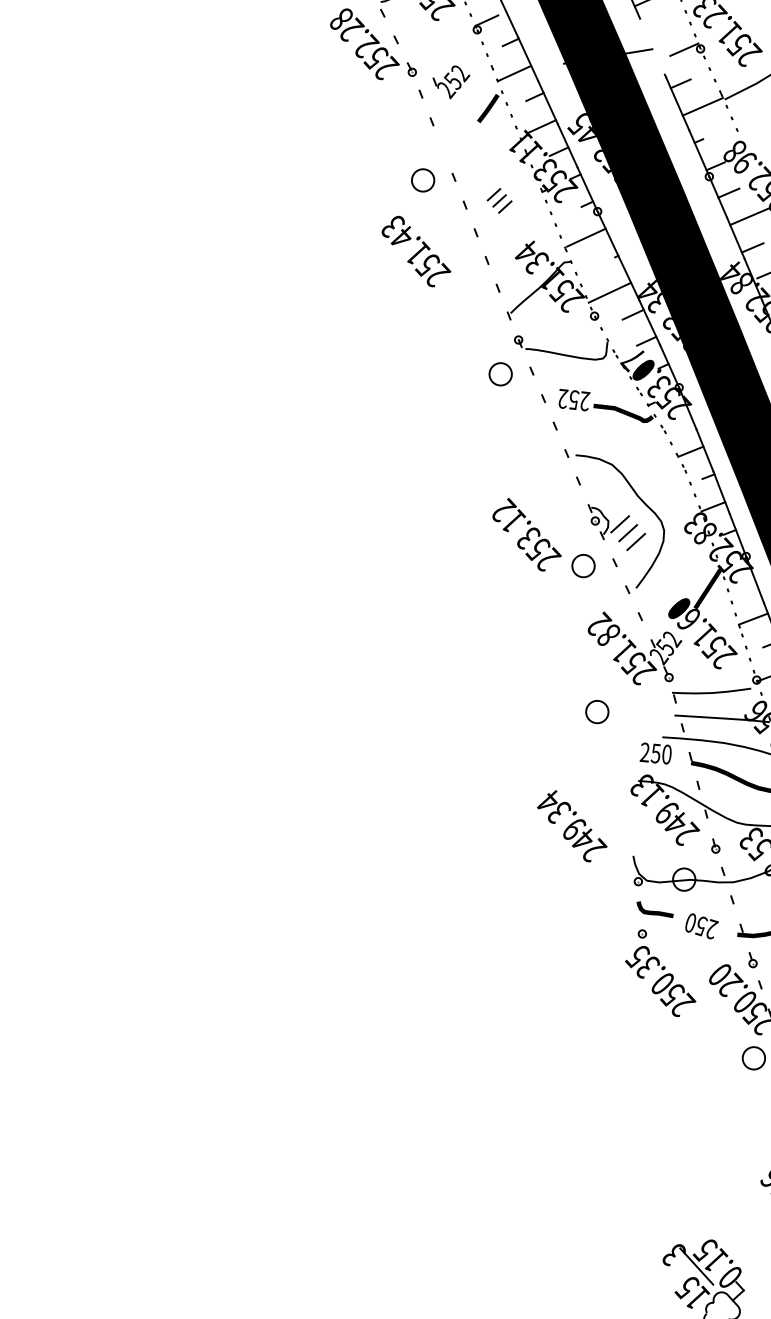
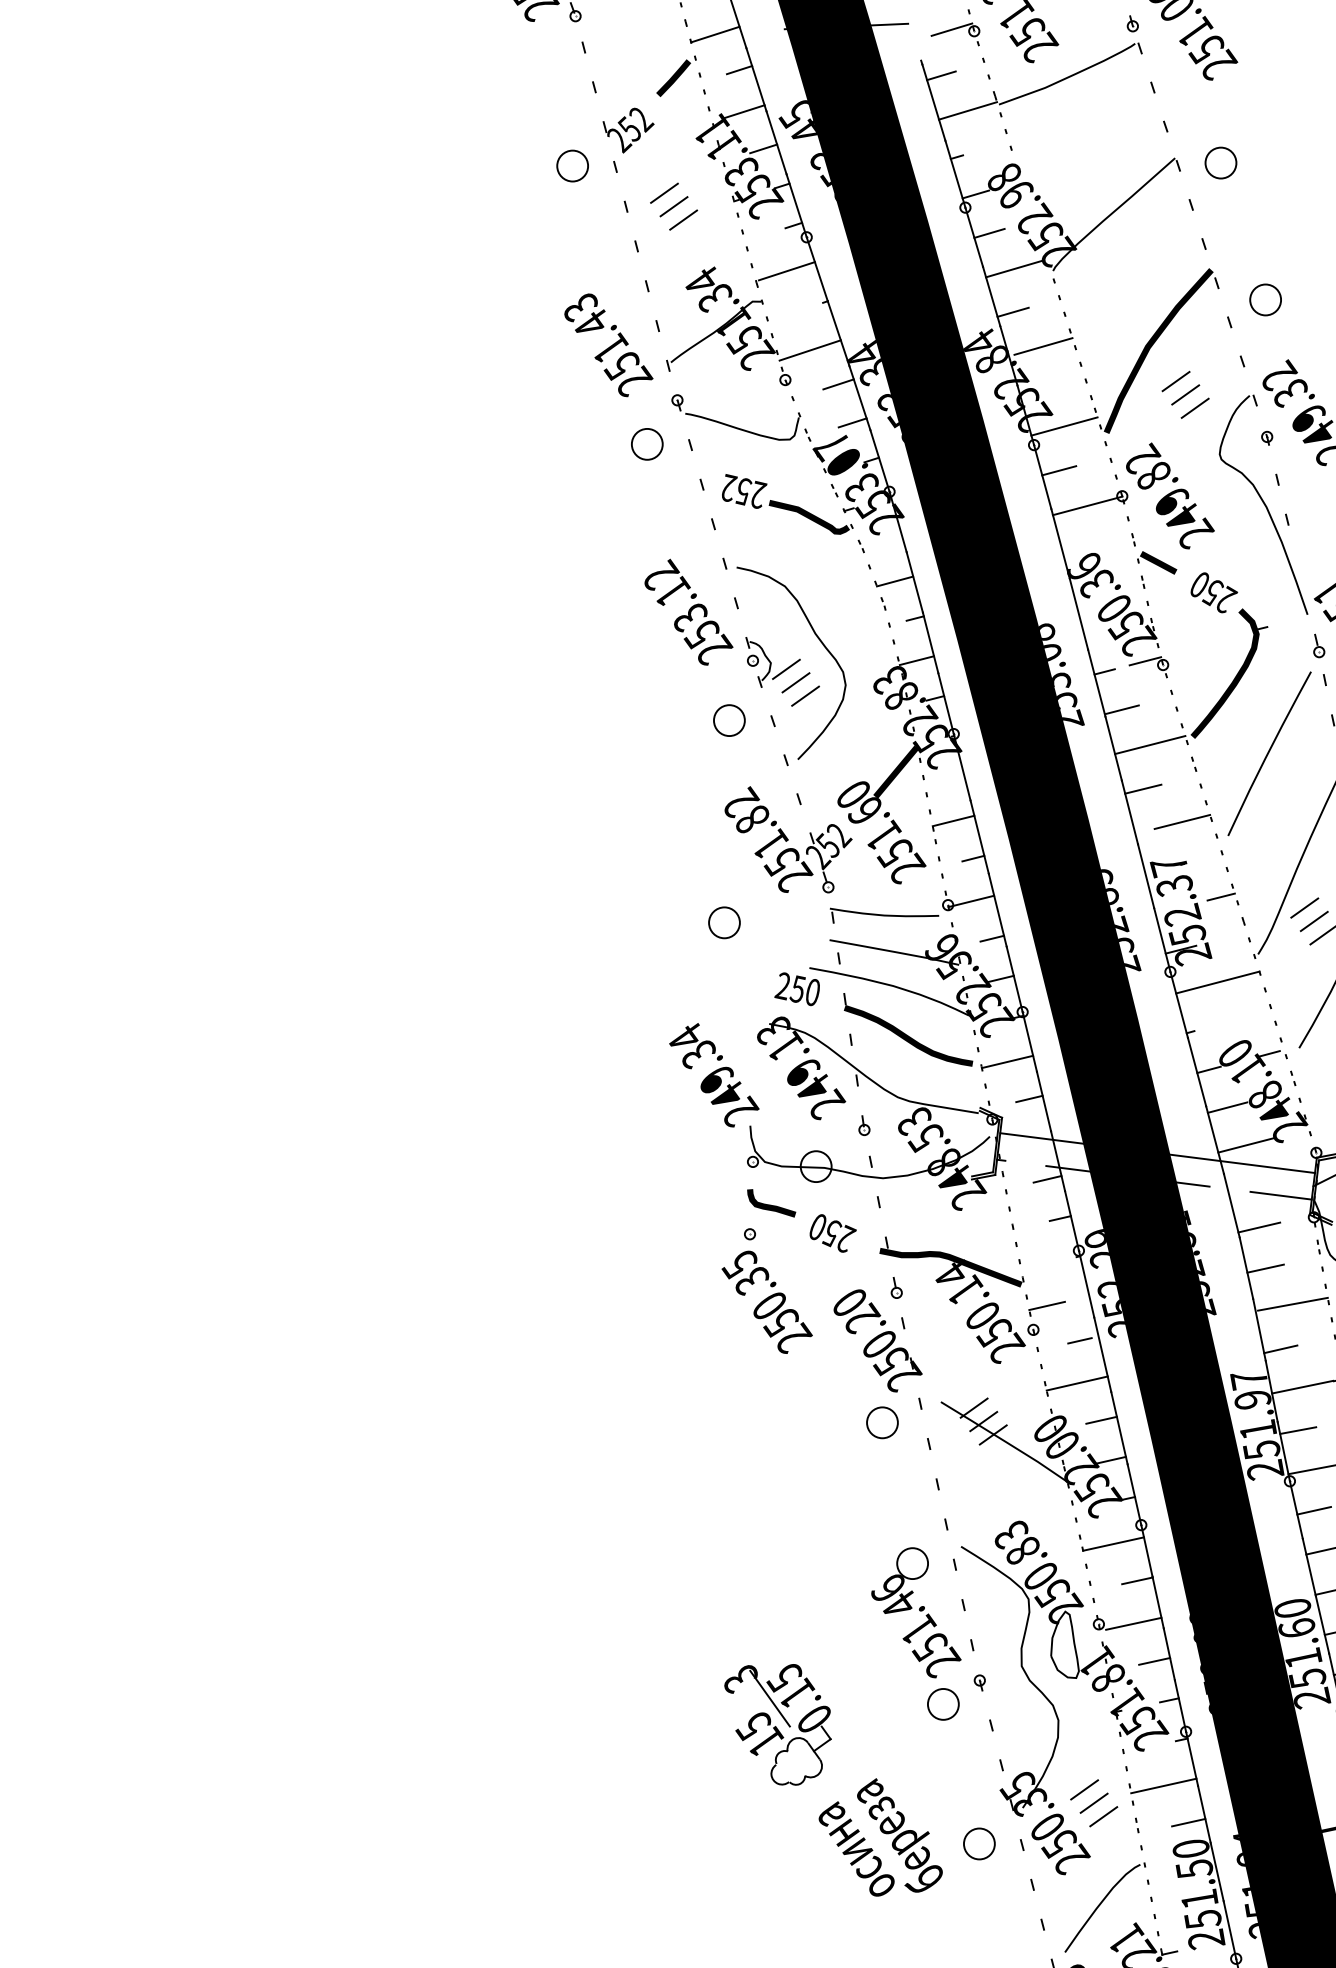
part: (452, 82) -> (628, 130), moved
part: (499, 200) -> (674, 206), size x1.43
text: (416, 251) -> (608, 345), moved
text: (526, 534) -> (688, 611), moved
text: (572, 826) -> (714, 1075), moved

